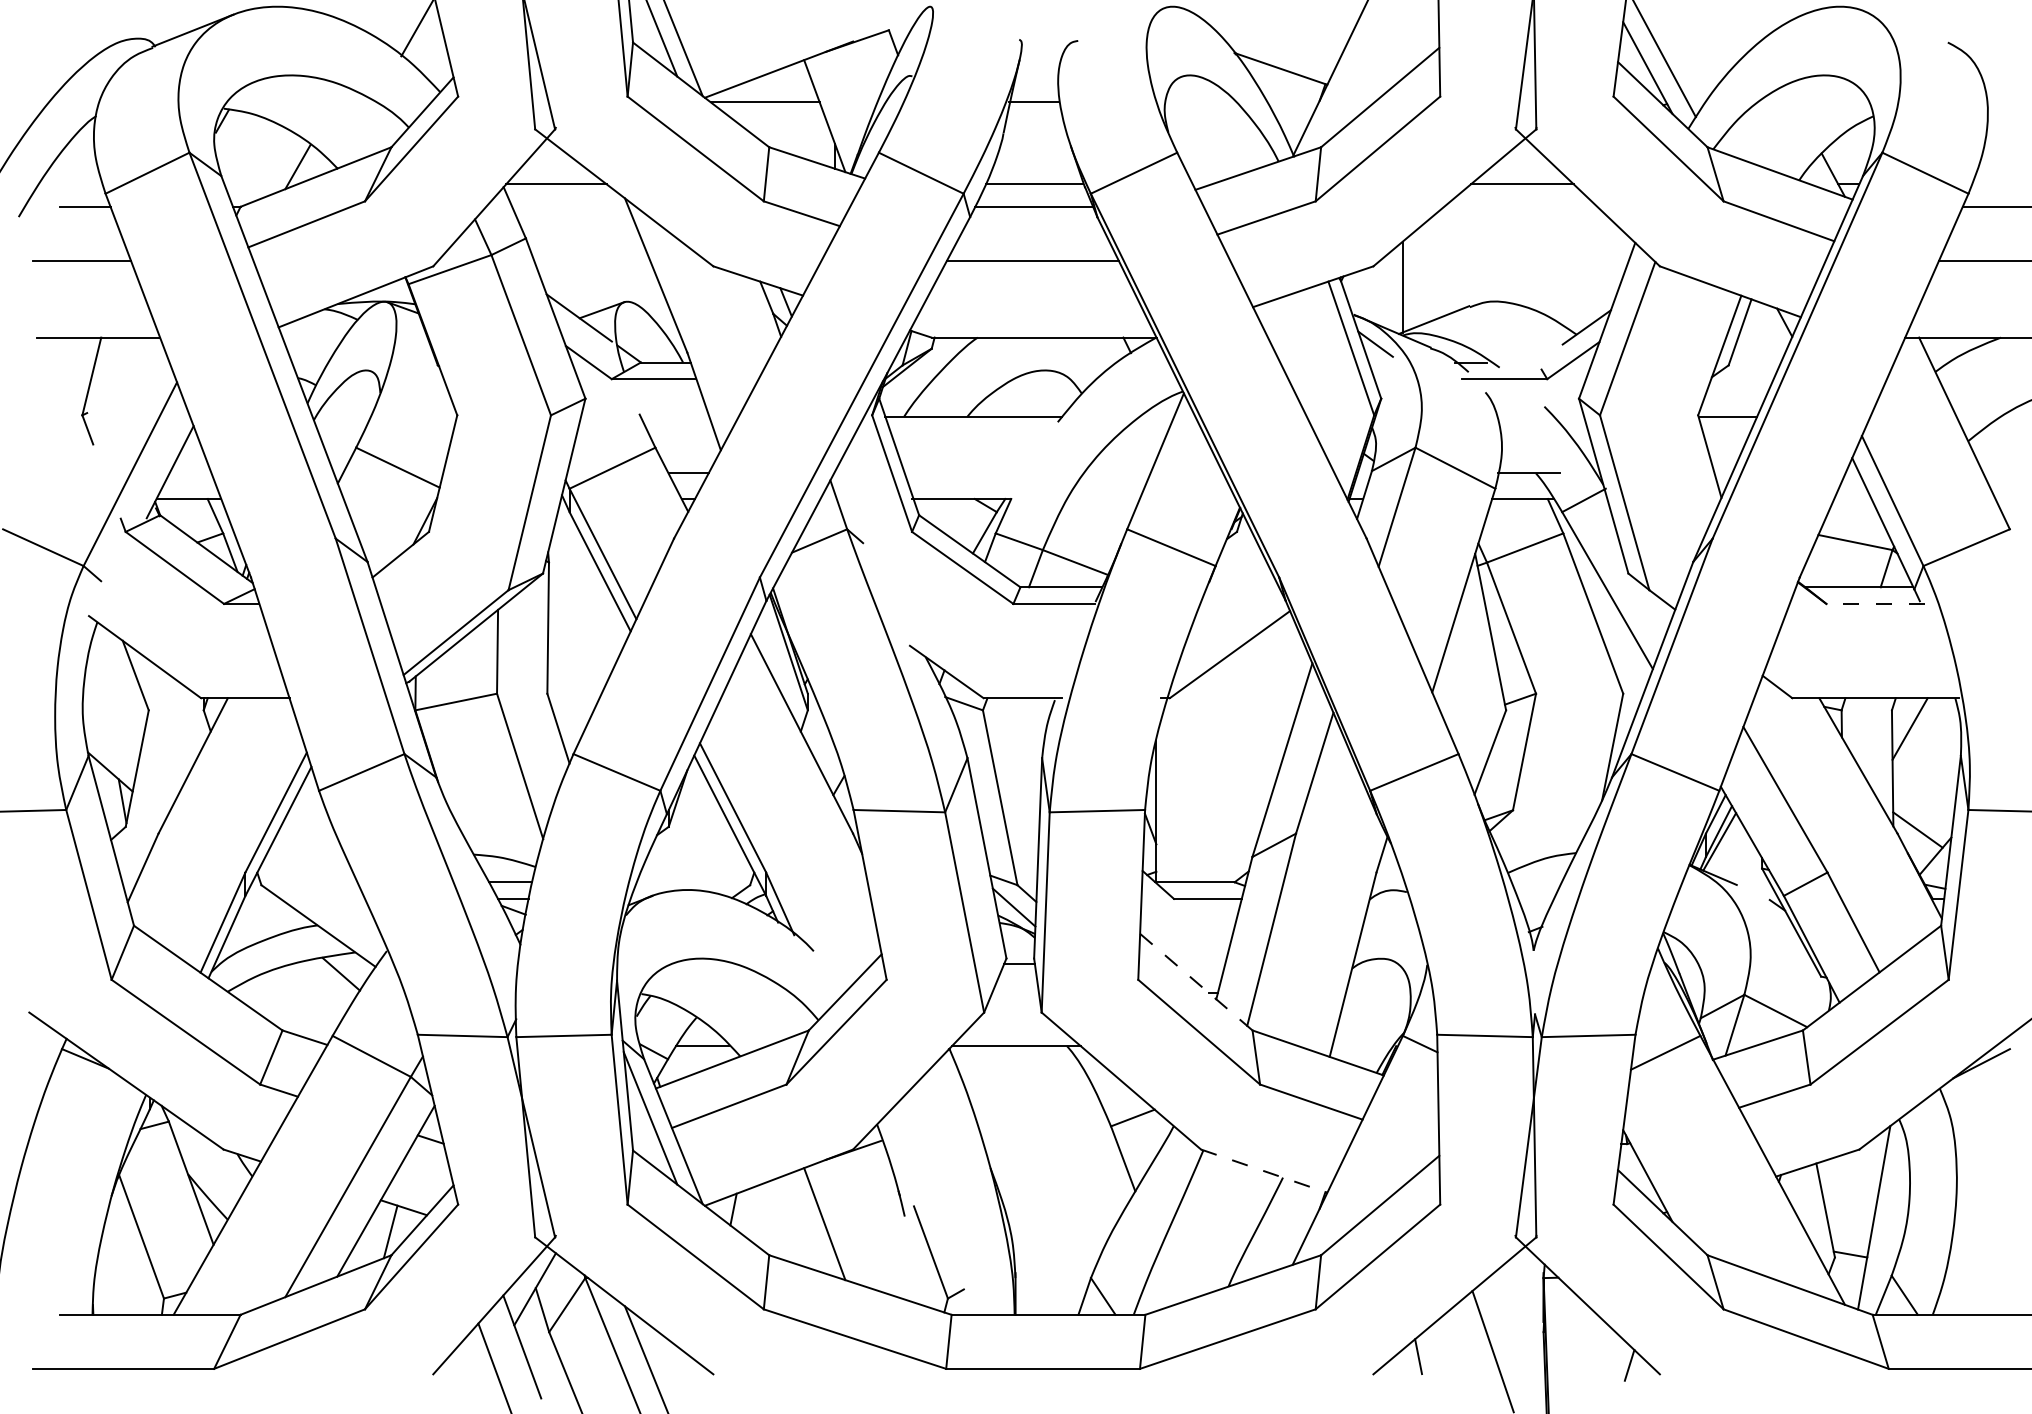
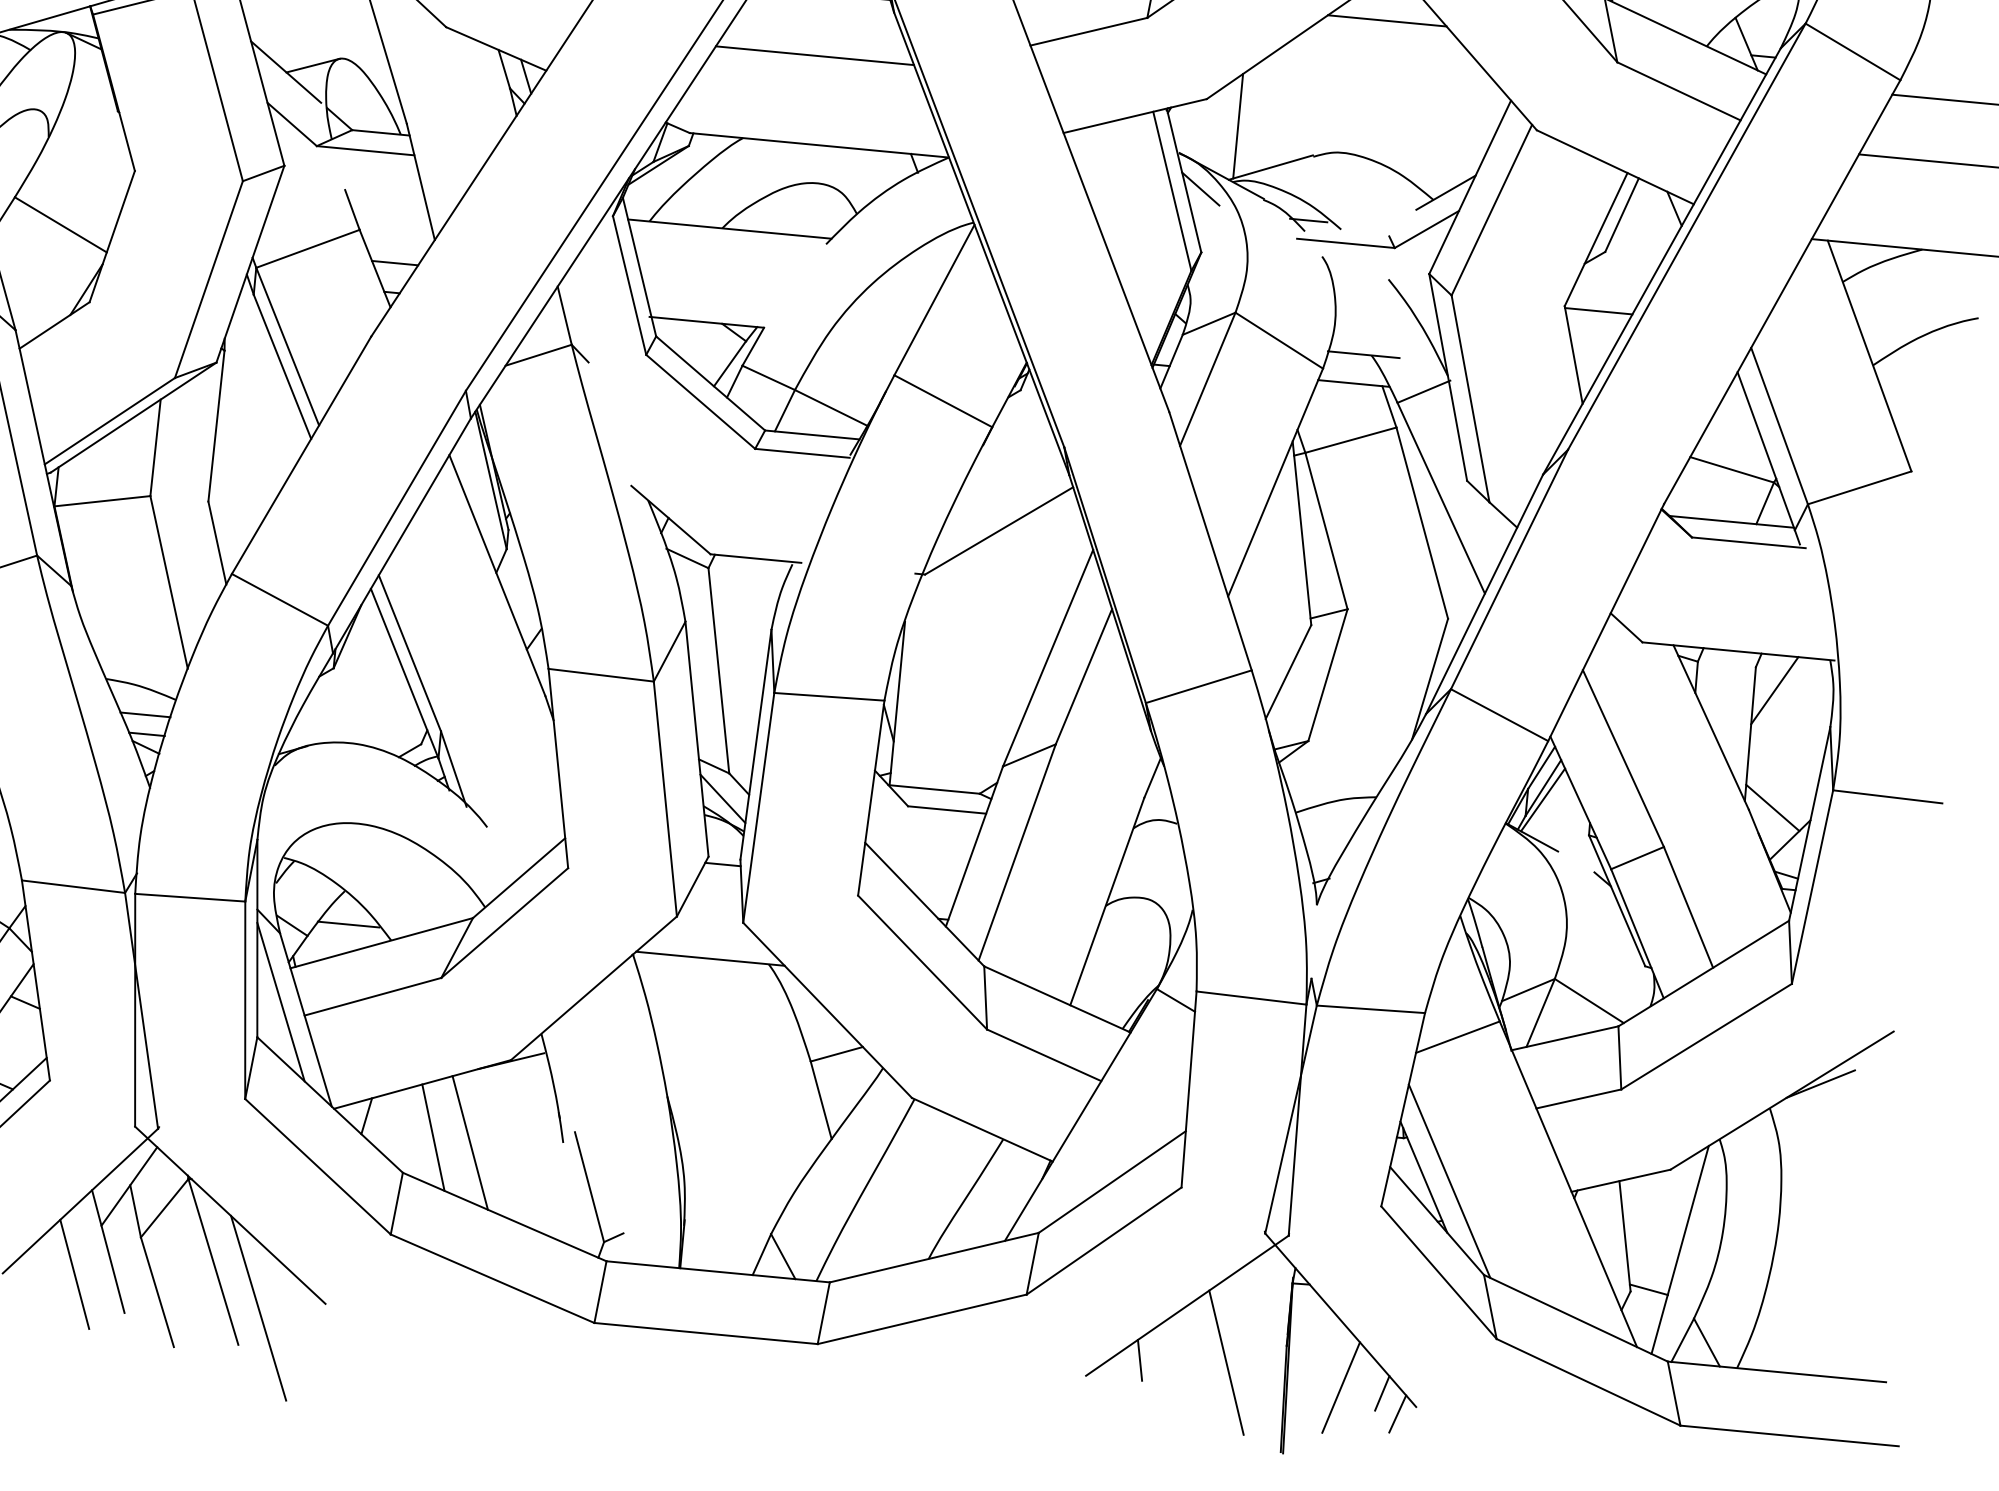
line: (1875, 603) -> (1748, 542), dashed -> solid
line: (1196, 982) -> (924, 905), dashed -> solid
line: (1264, 1171) -> (982, 1130), dashed -> solid
line: (1670, 1177) -> (1449, 1181), added
line: (792, 1222) -> (433, 1137), added
line: (1593, 1363) -> (1340, 1387), added
line: (1644, 1381) -> (1397, 1413), added

